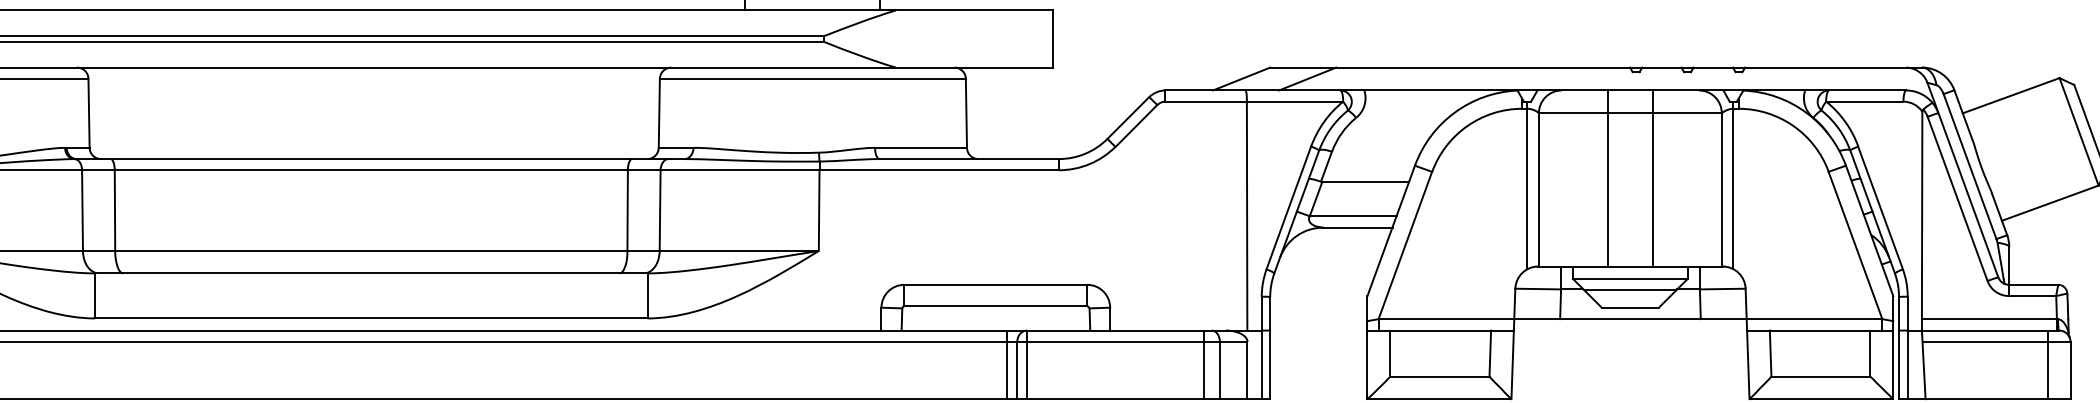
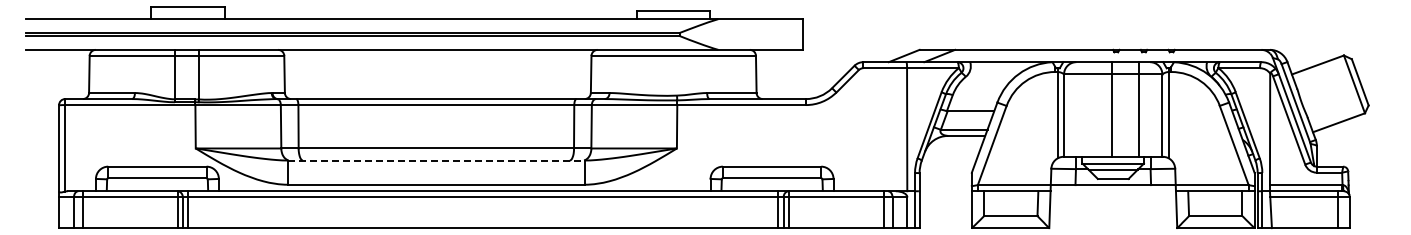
line: (1606, 178) -> (1111, 109), moved
line: (1653, 178) -> (1138, 109), moved
line: (371, 273) -> (436, 160), solid -> dashed

